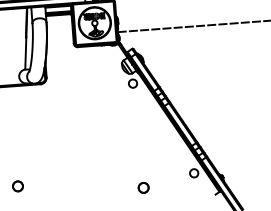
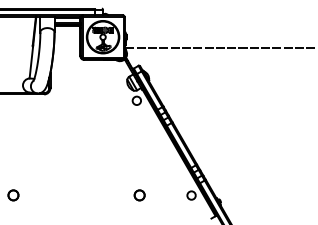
circle: (143, 188) -> (139, 195), moved

